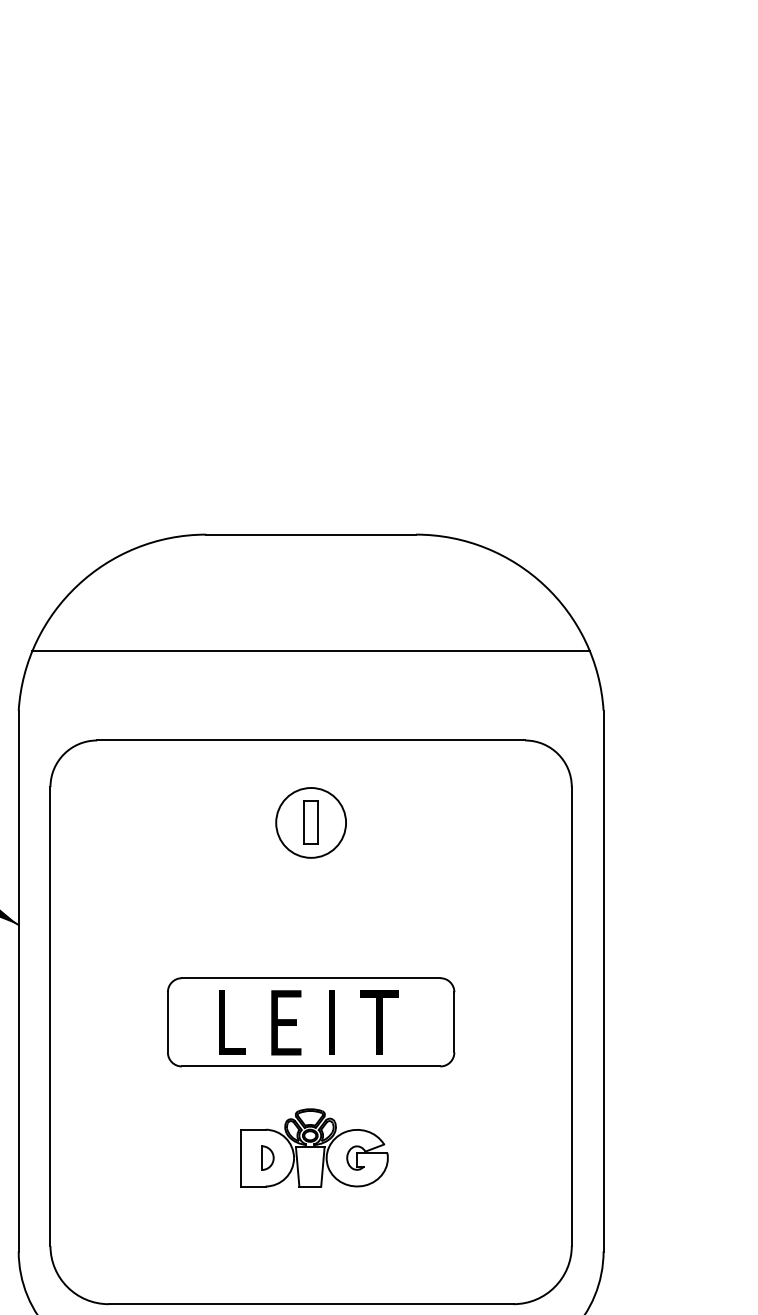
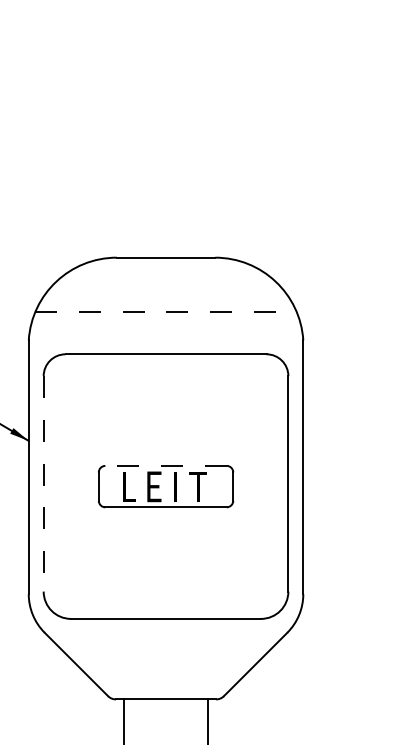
line: (312, 651) -> (166, 312), solid -> dashed
part: (309, 821) -> (165, 392), removed
line: (312, 977) -> (166, 465), solid -> dashed
line: (50, 1015) -> (43, 483), solid -> dashed
part: (314, 1147) -> (167, 545), removed

